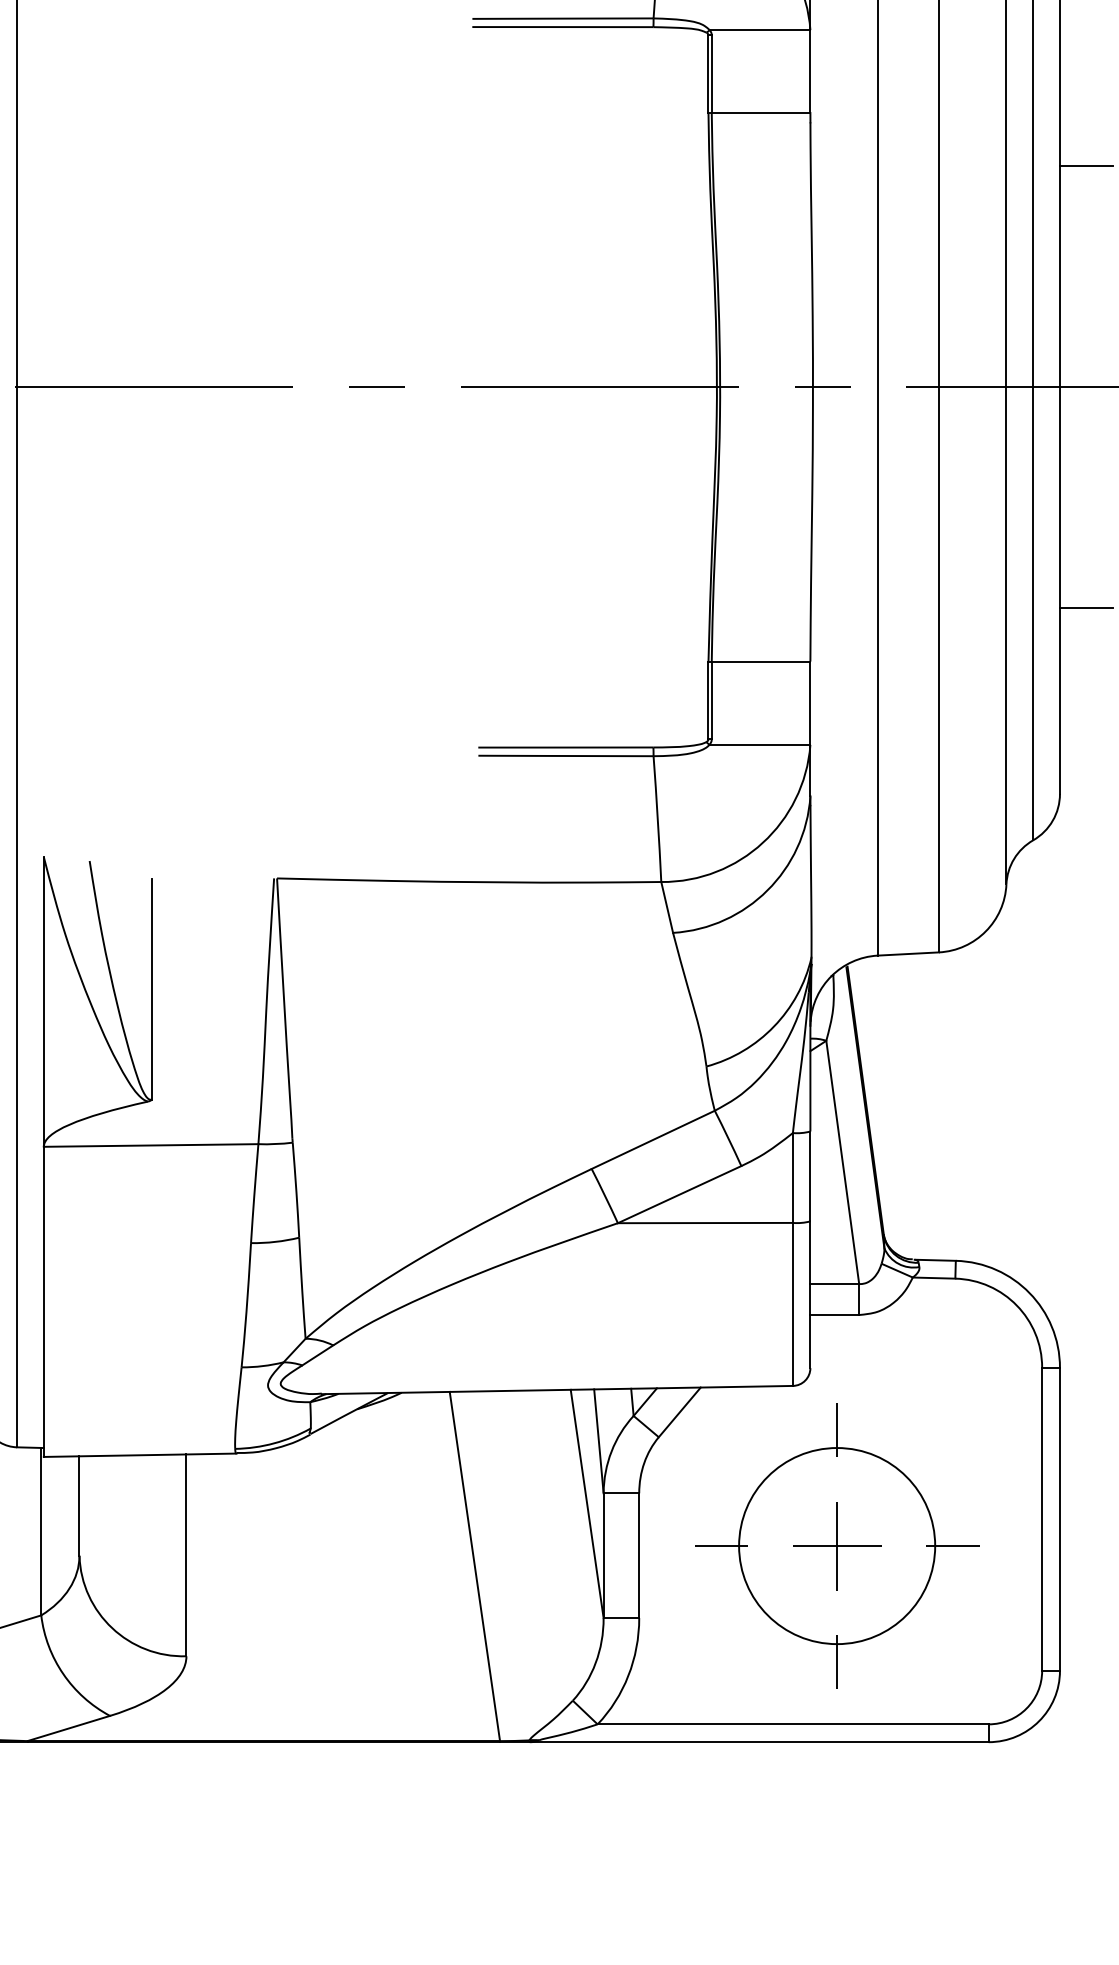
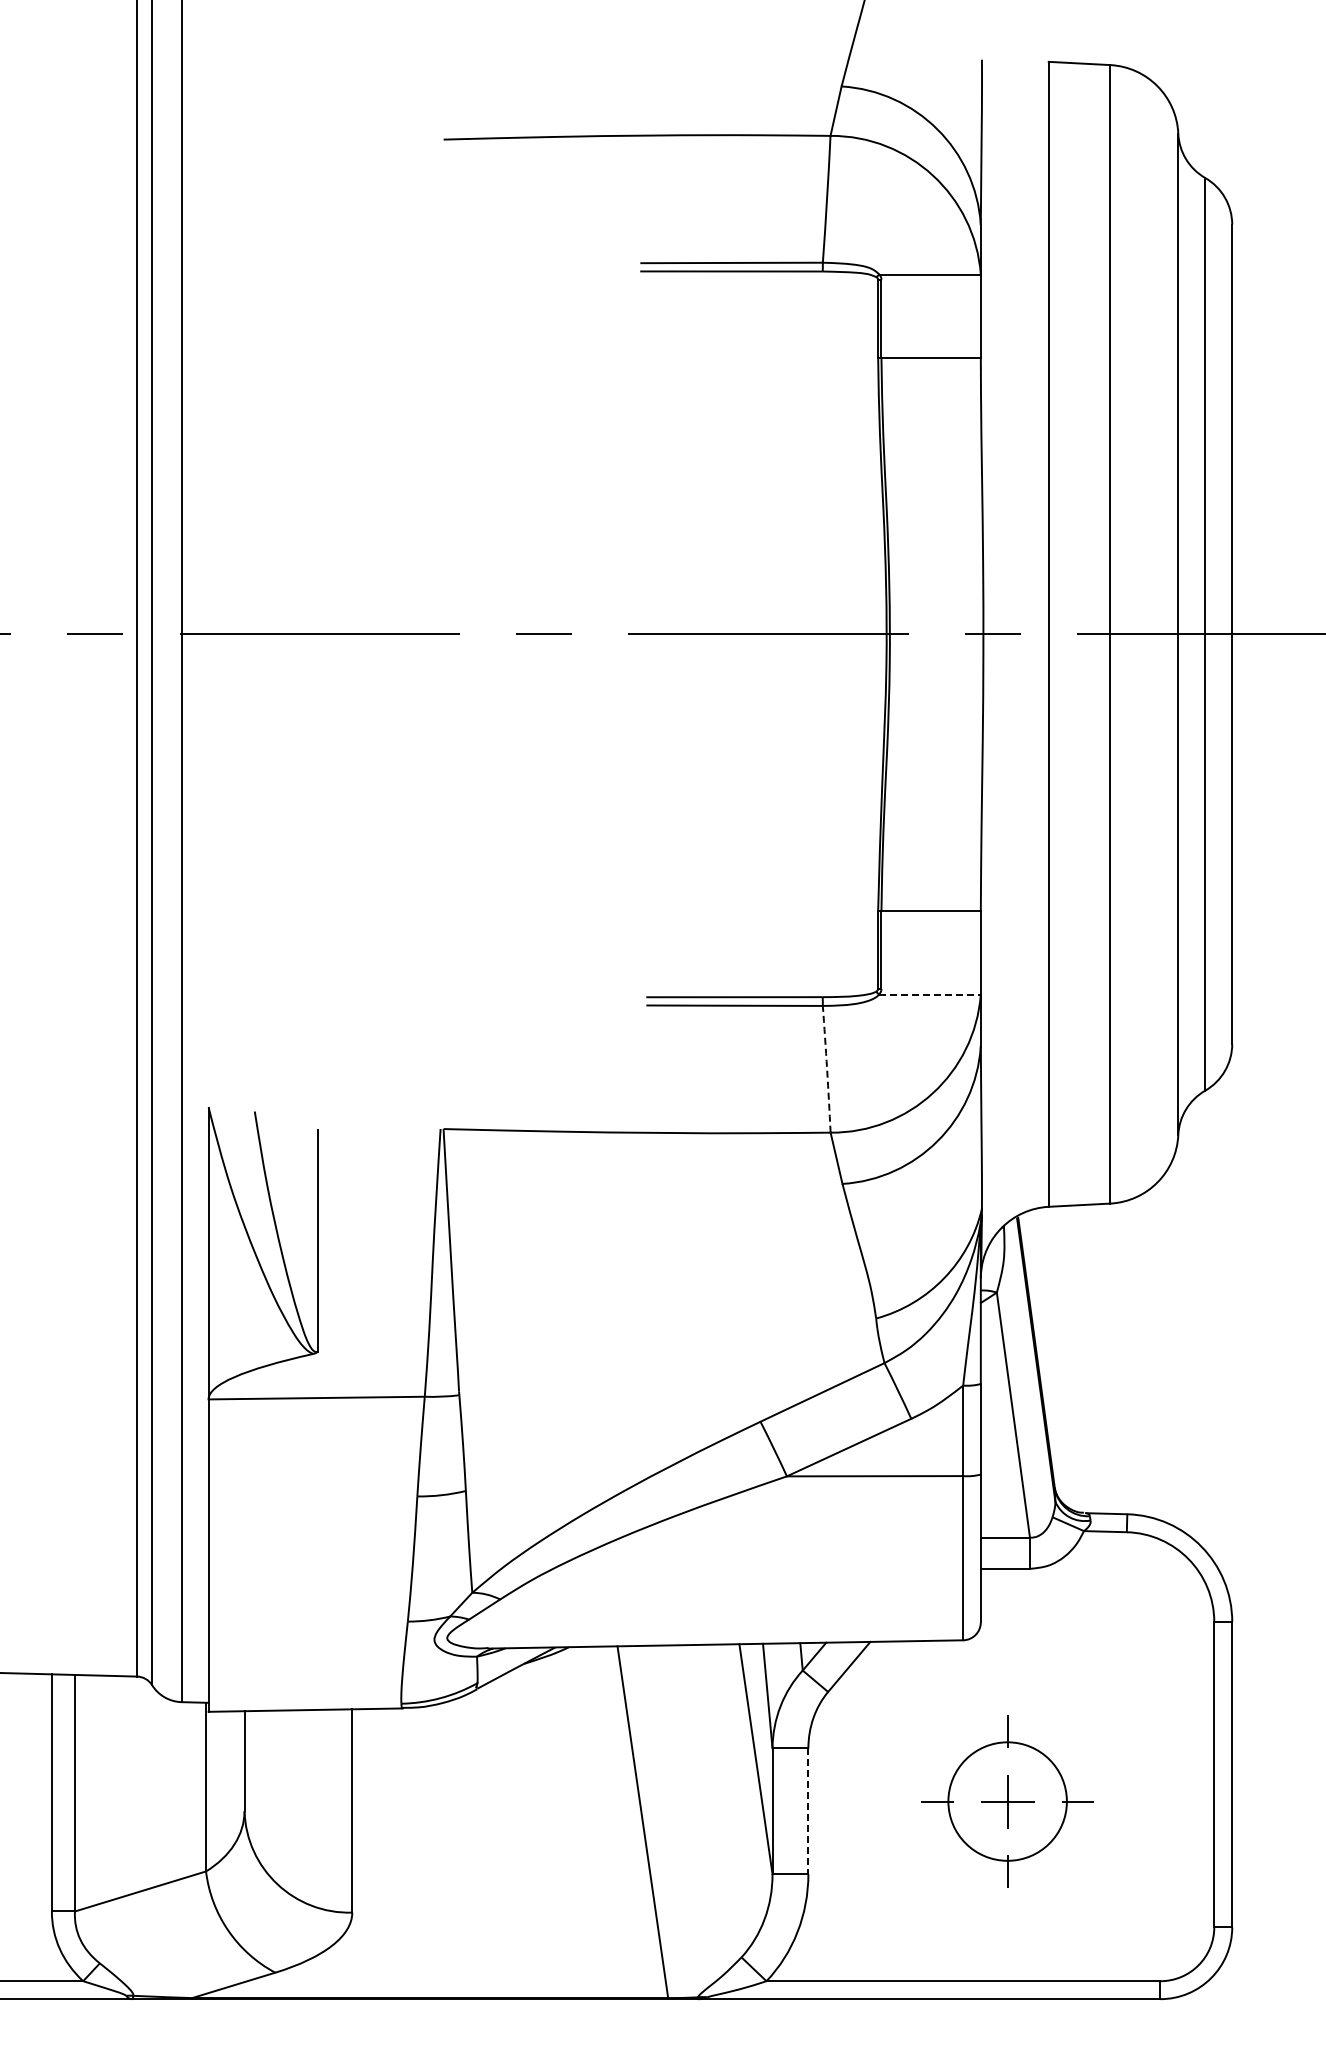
line: (1087, 166) -> (1259, 411), removed
line: (1087, 608) -> (1259, 857), removed
line: (759, 744) -> (929, 994), solid -> dashed
arc: (658, 819) -> (827, 1069), solid -> dashed
part: (836, 1545) -> (1007, 1801), size x0.6
line: (639, 1555) -> (808, 1811), solid -> dashed

